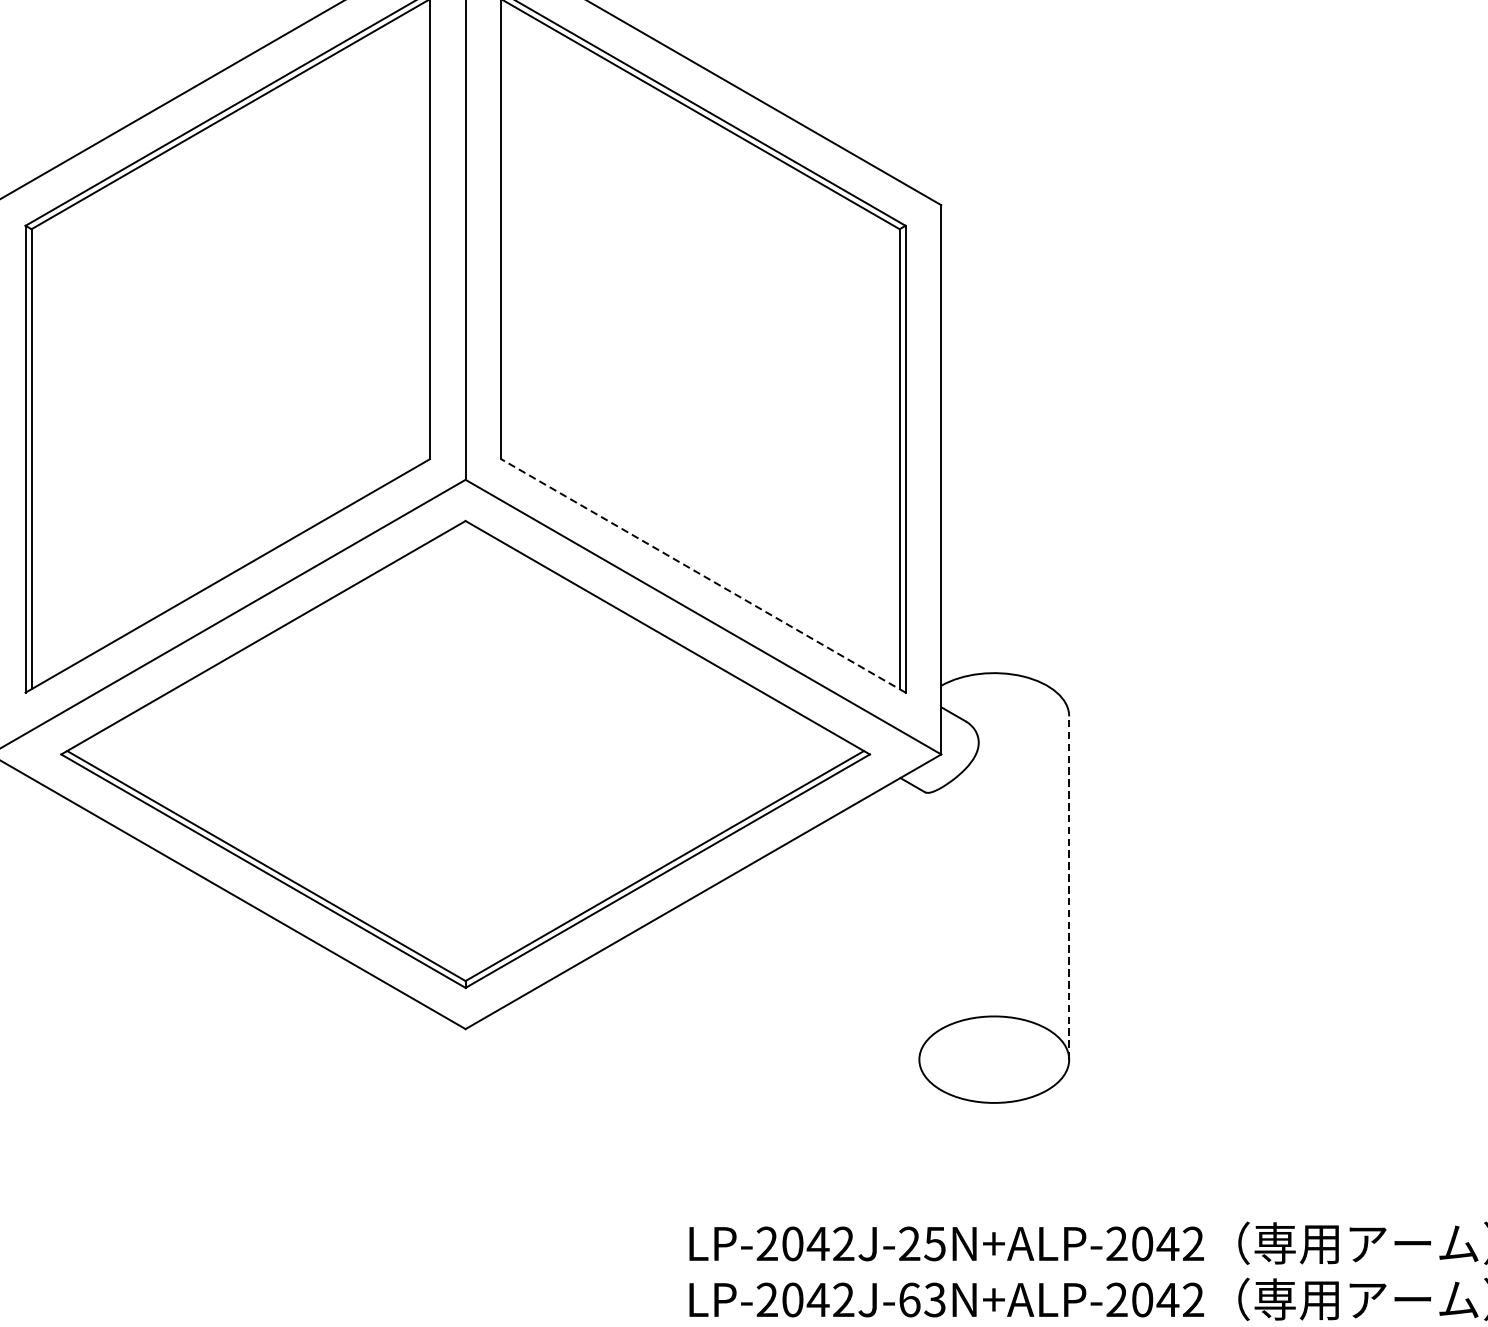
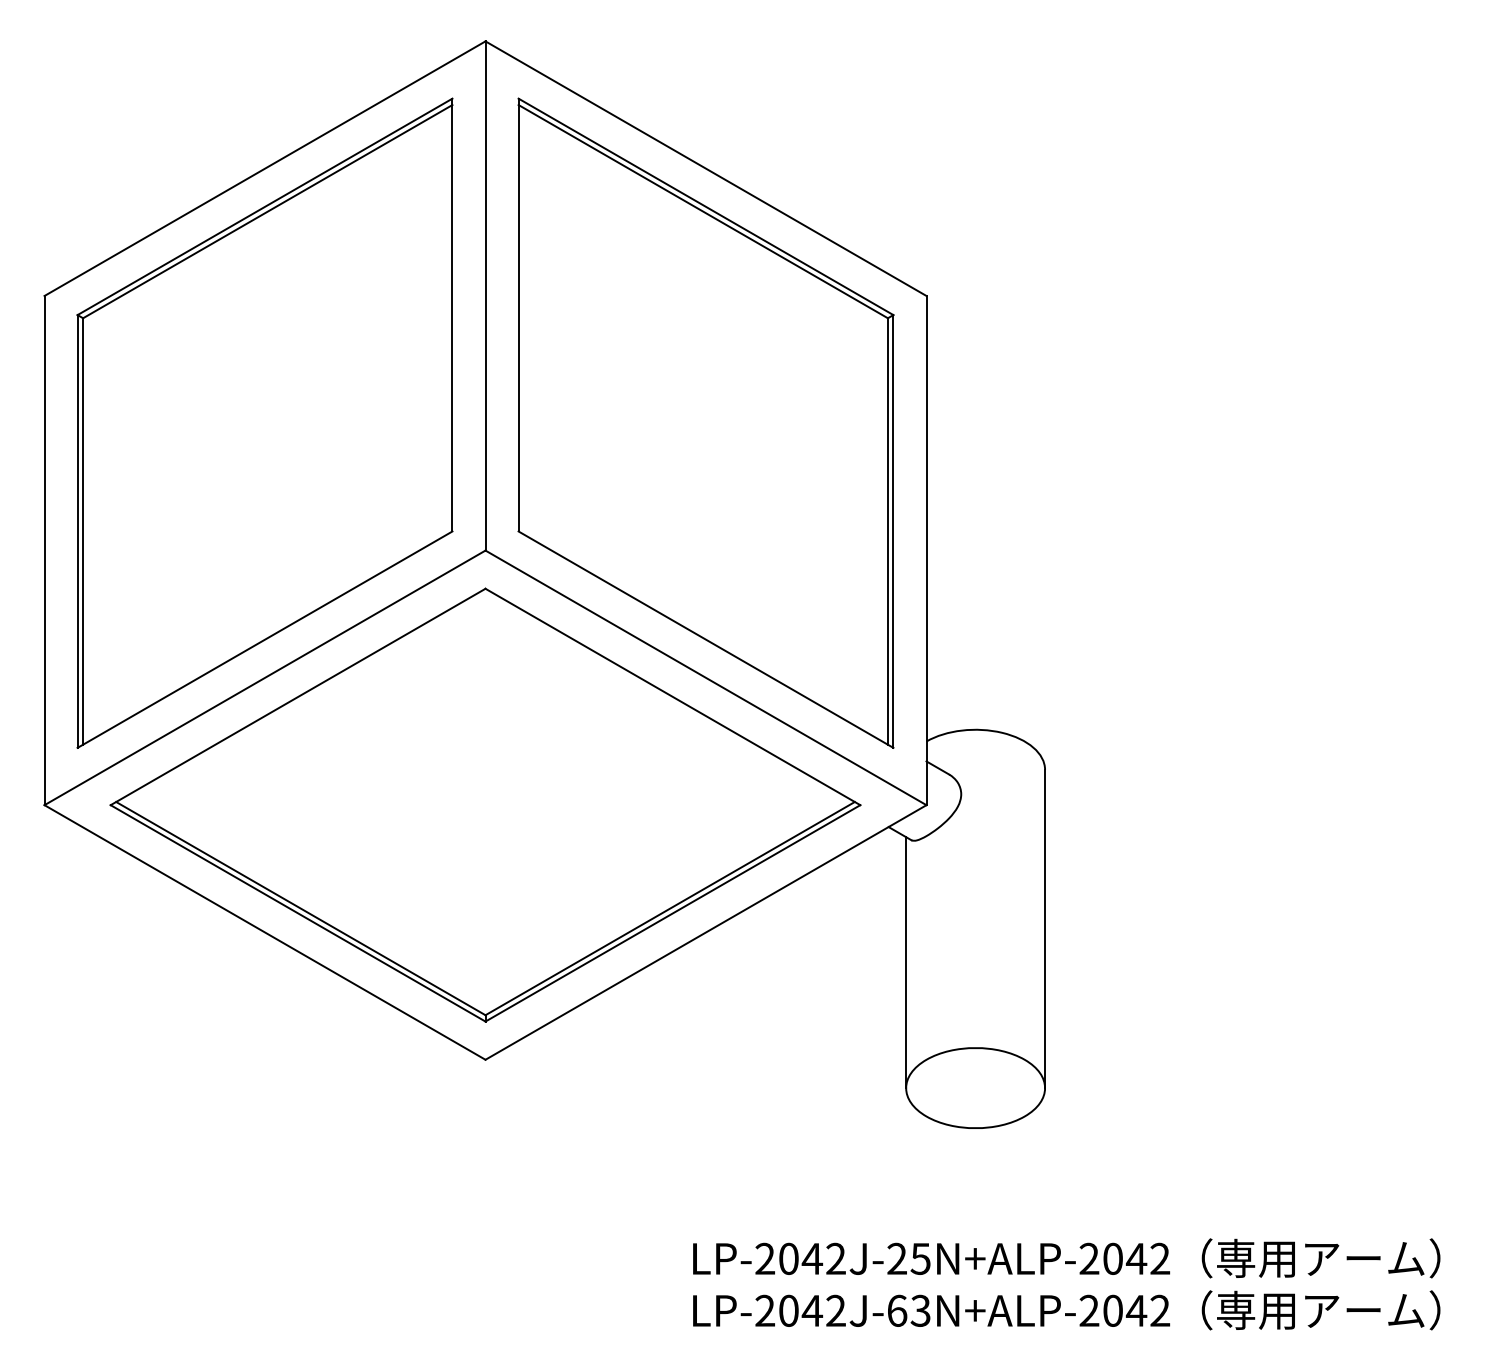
line: (702, 575) -> (705, 639), dashed -> solid
line: (1069, 887) -> (1045, 928), dashed -> solid
line: (919, 924) -> (906, 962), added

